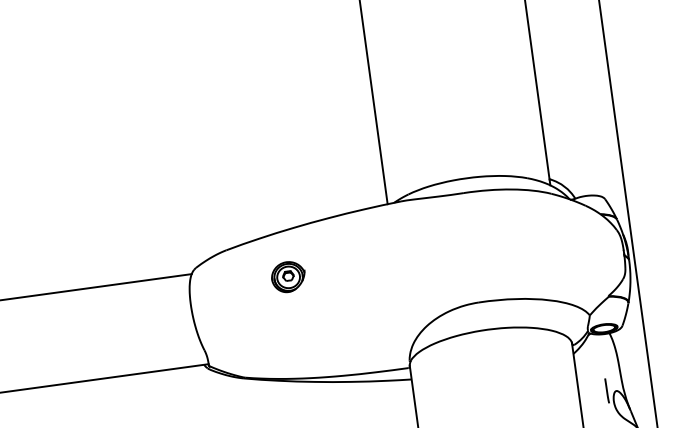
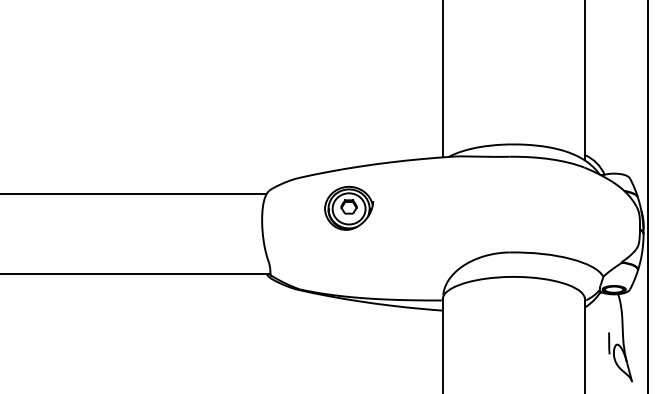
part: (288, 276) -> (349, 207), size x1.67

